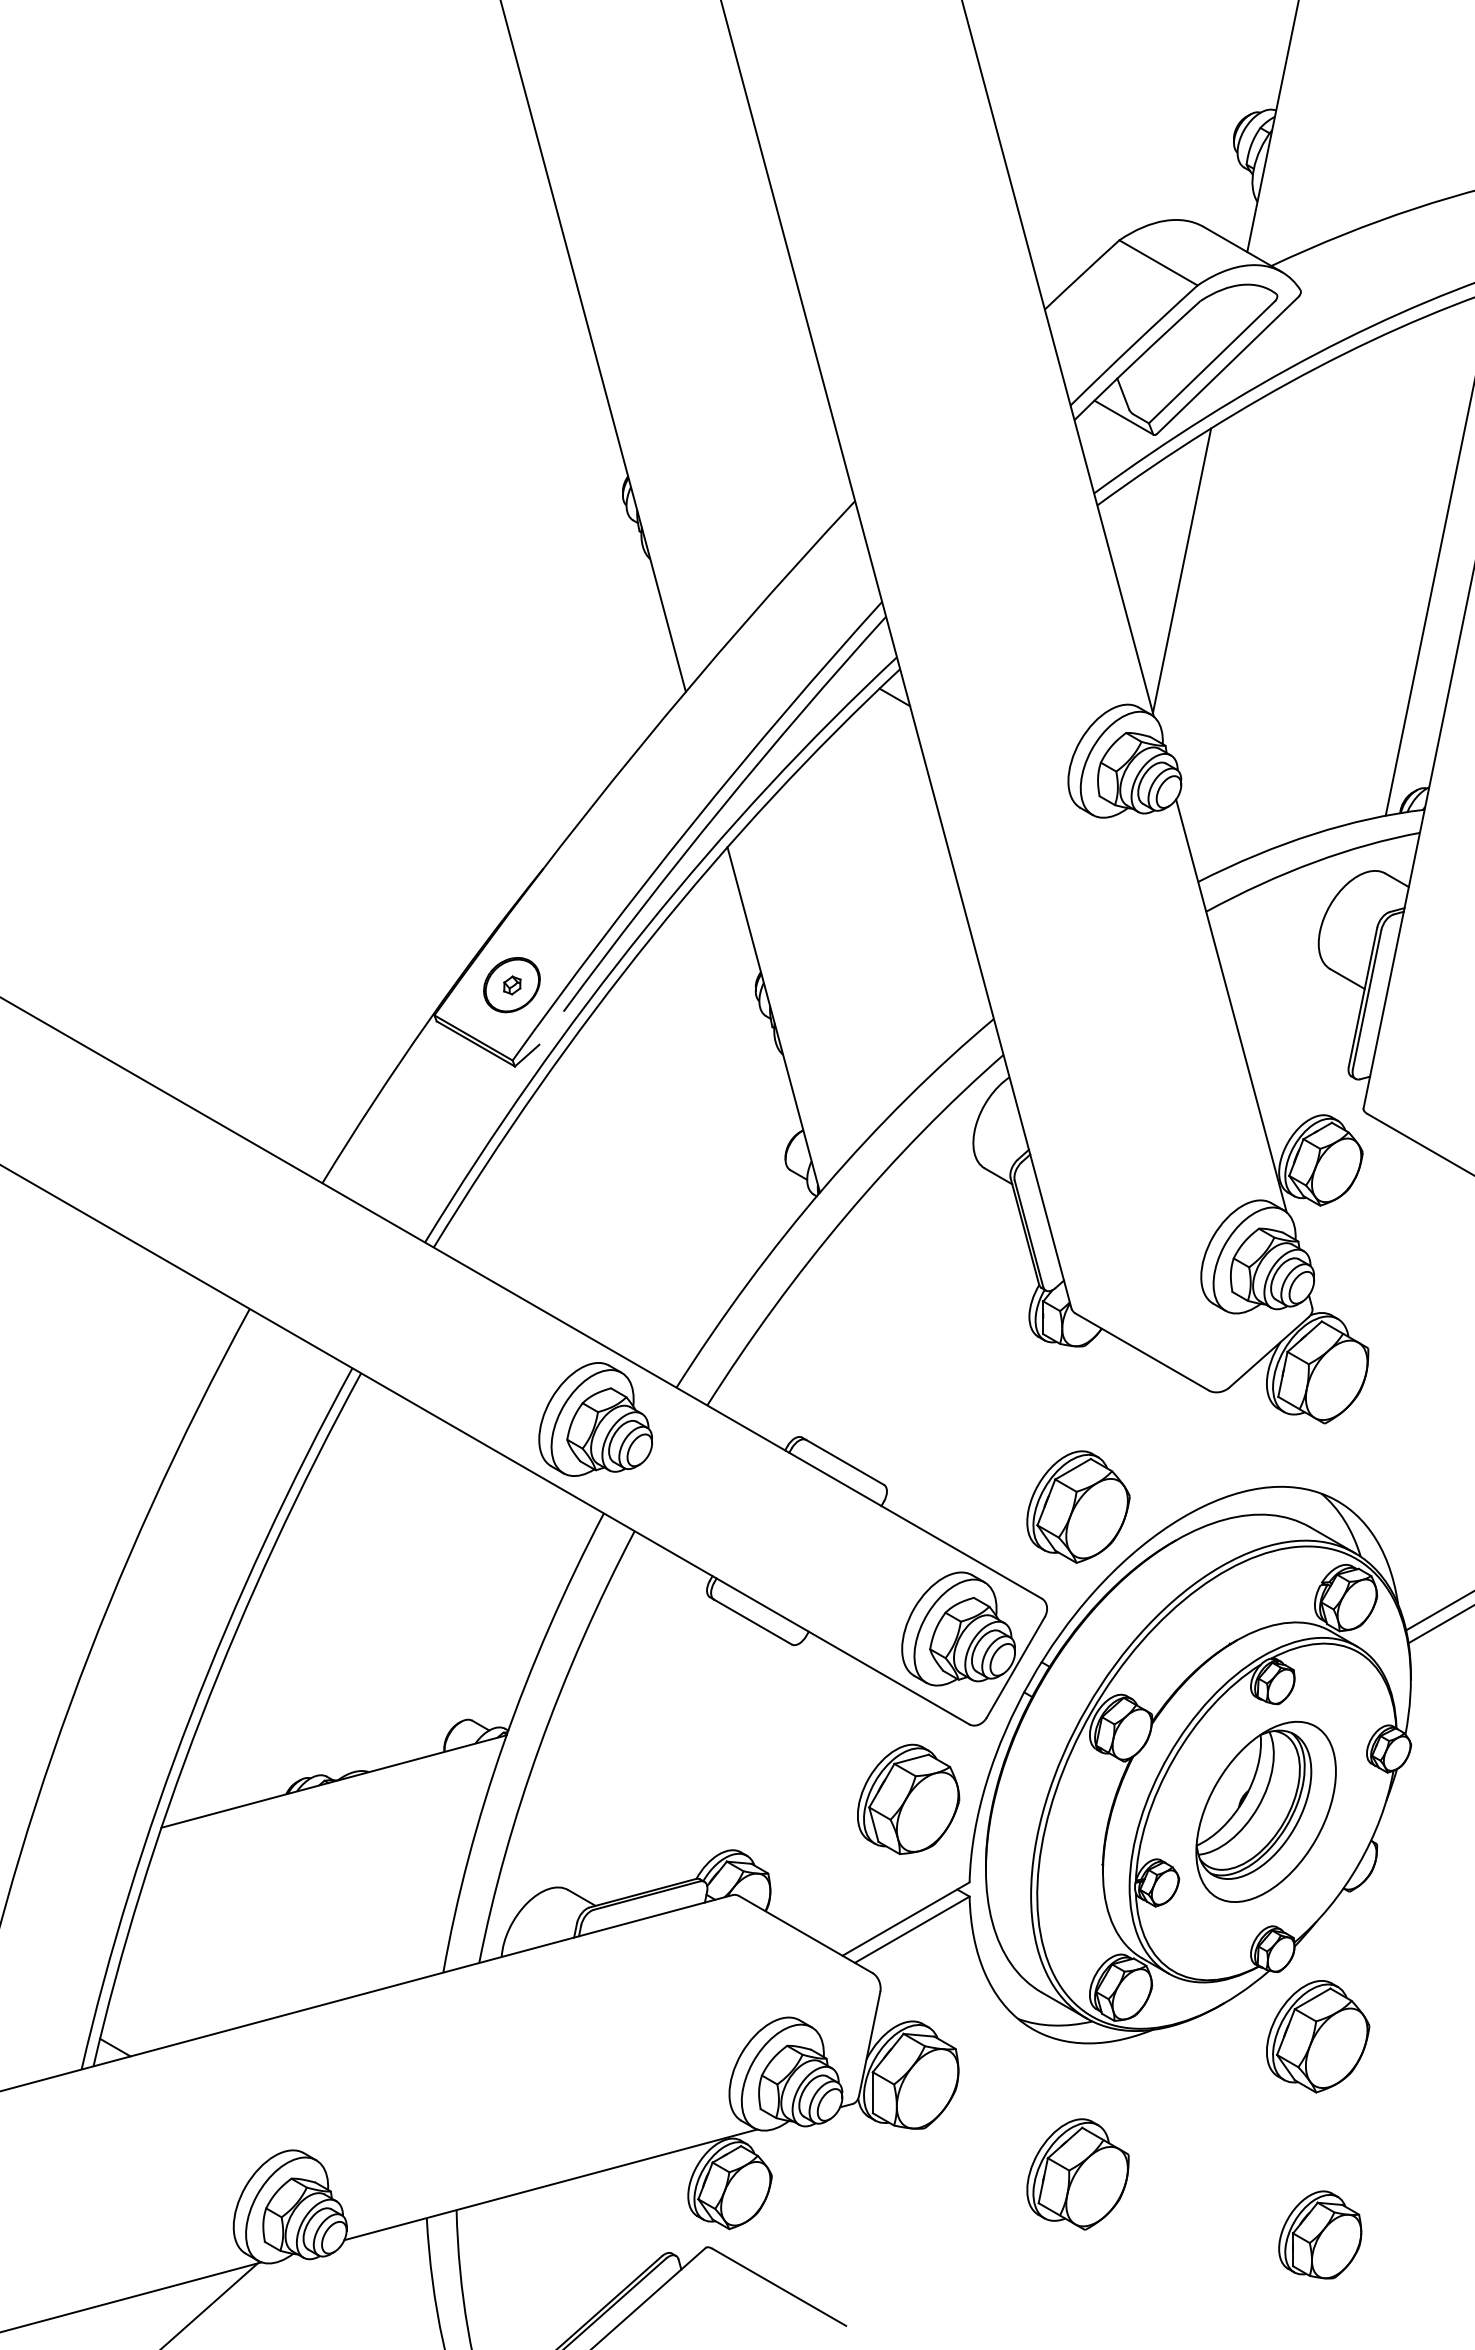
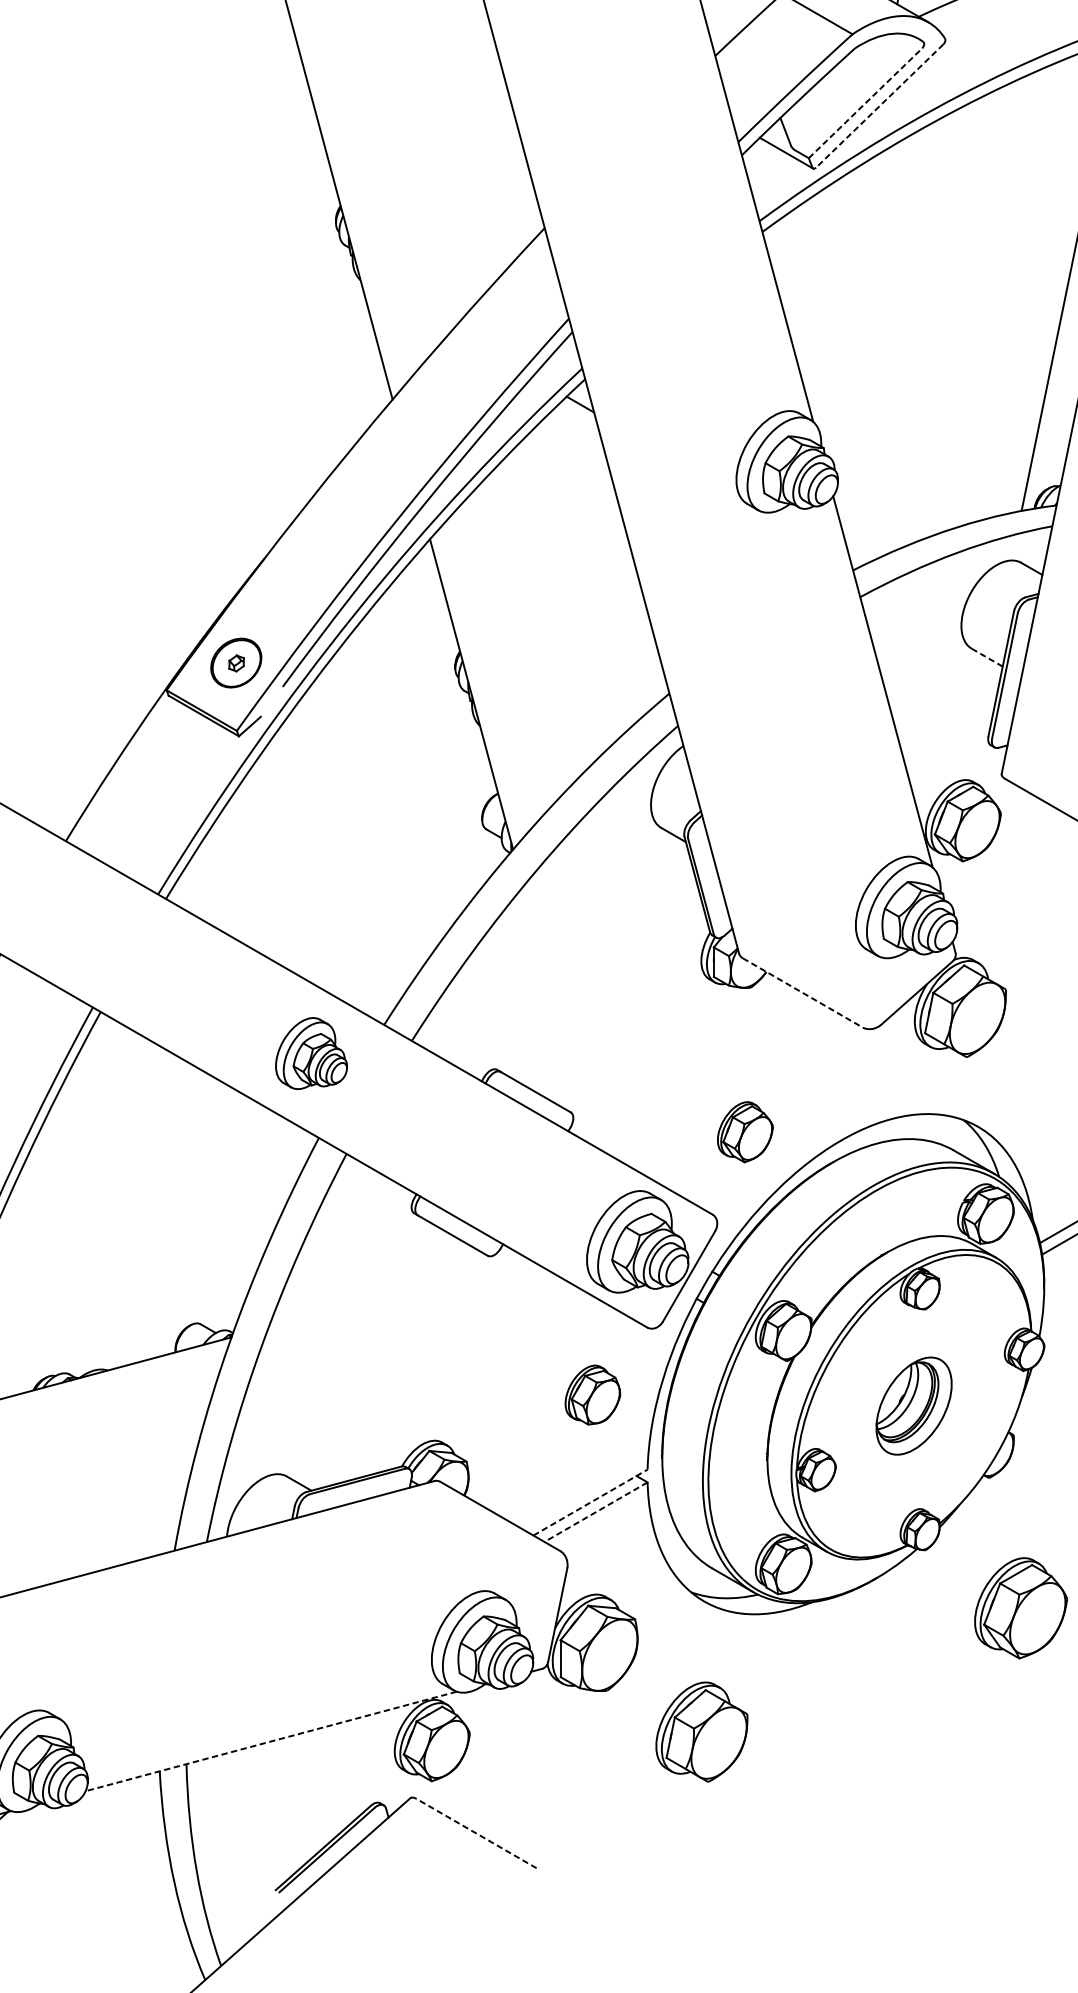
line: (1212, 362) -> (865, 103), solid -> dashed
line: (1227, 365) -> (879, 106), solid -> dashed
line: (1181, 570) -> (838, 290), removed
line: (1347, 979) -> (987, 658), solid -> dashed
line: (1142, 1352) -> (803, 993), solid -> dashed
part: (595, 1419) -> (311, 1053), size x0.7
part: (1078, 1506) -> (745, 1131), size x0.6
part: (908, 1799) -> (592, 1395), size x0.6
part: (1265, 1811) -> (913, 1405), size x0.6
line: (906, 1918) -> (590, 1502), solid -> dashed
line: (911, 1930) -> (595, 1512), solid -> dashed
part: (1318, 2036) -> (1021, 1608), moved
part: (1077, 2174) -> (701, 1732), moved
line: (550, 2184) -> (270, 1741), solid -> dashed
part: (1320, 2234) -> (962, 1786), removed
line: (778, 2287) -> (475, 1833), solid -> dashed

